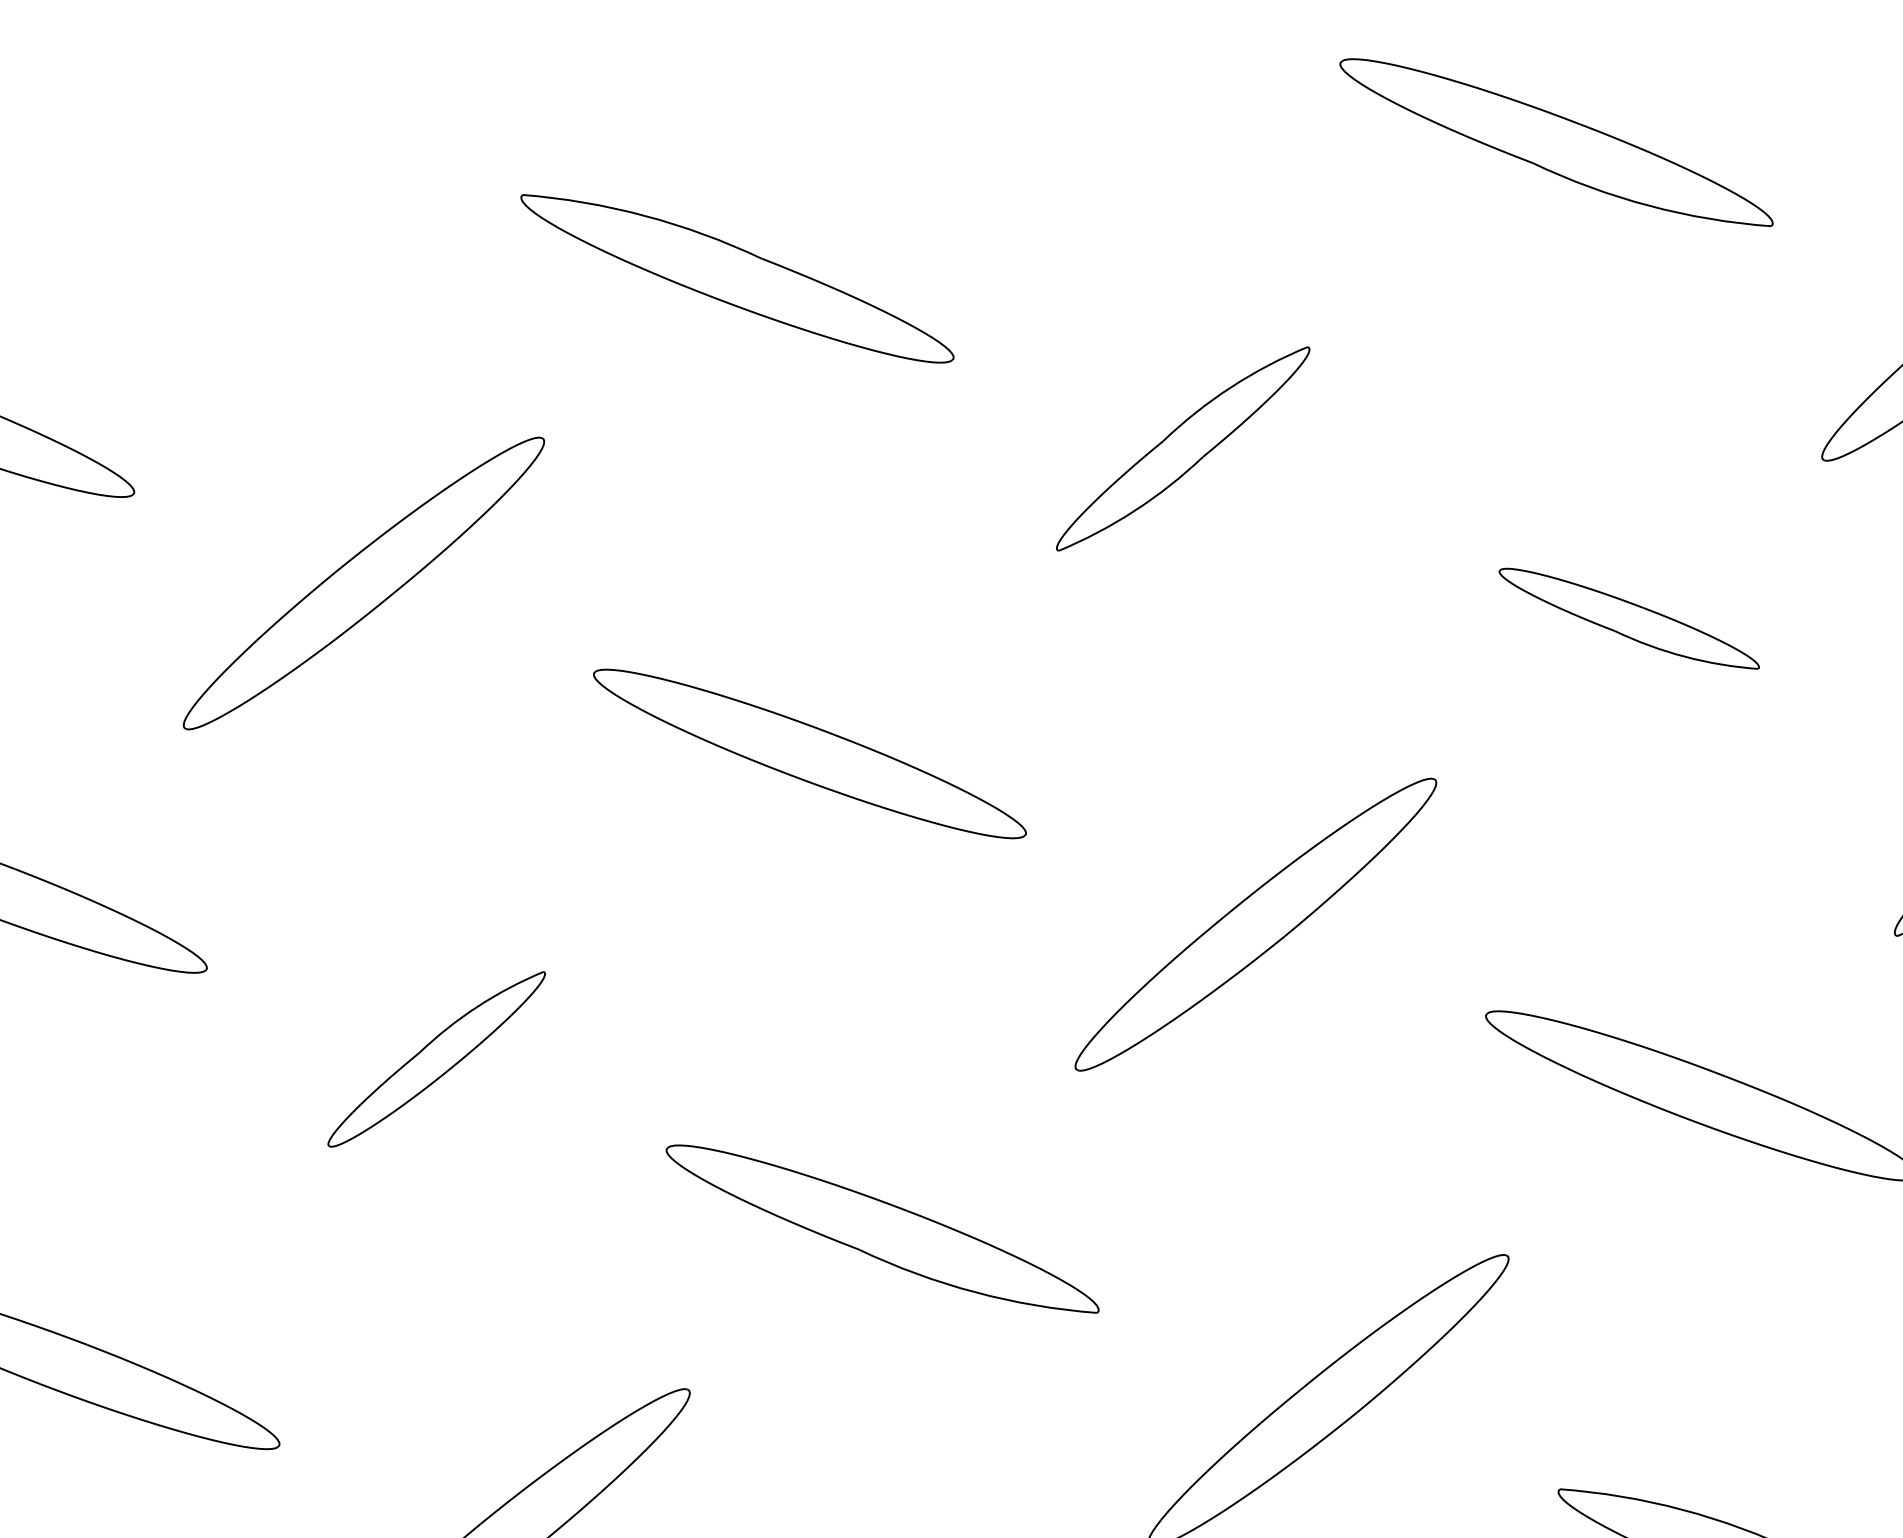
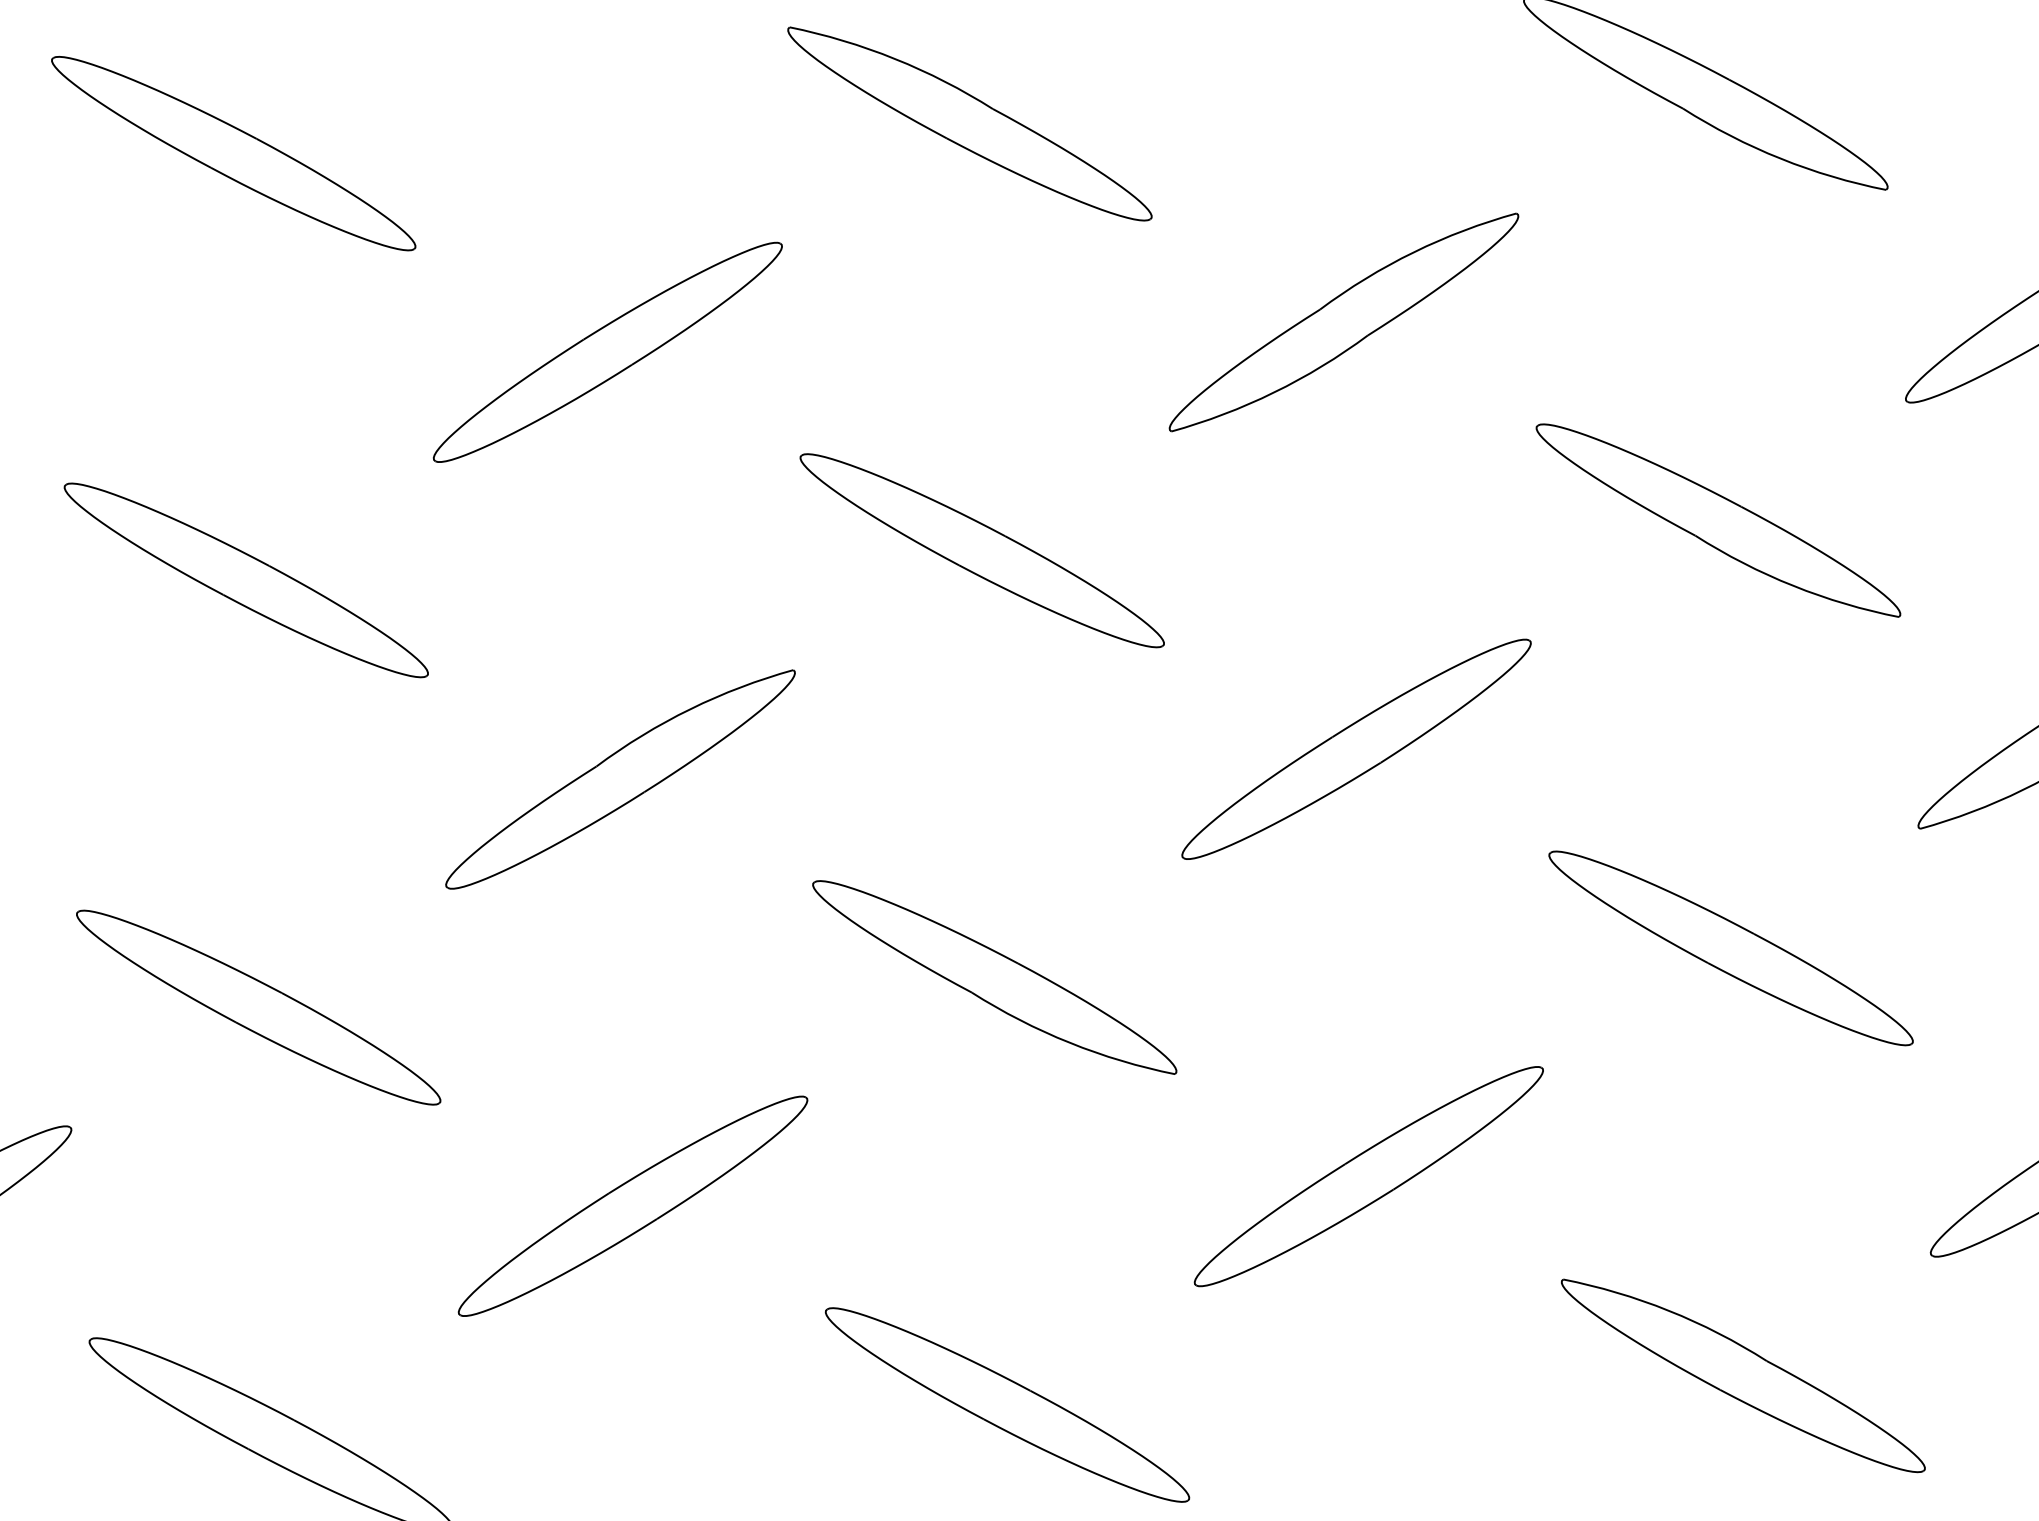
part: (1182, 449) -> (1343, 322), size x1.43
part: (1629, 619) -> (1718, 520), size x1.67
part: (436, 1059) -> (620, 779), size x1.67

